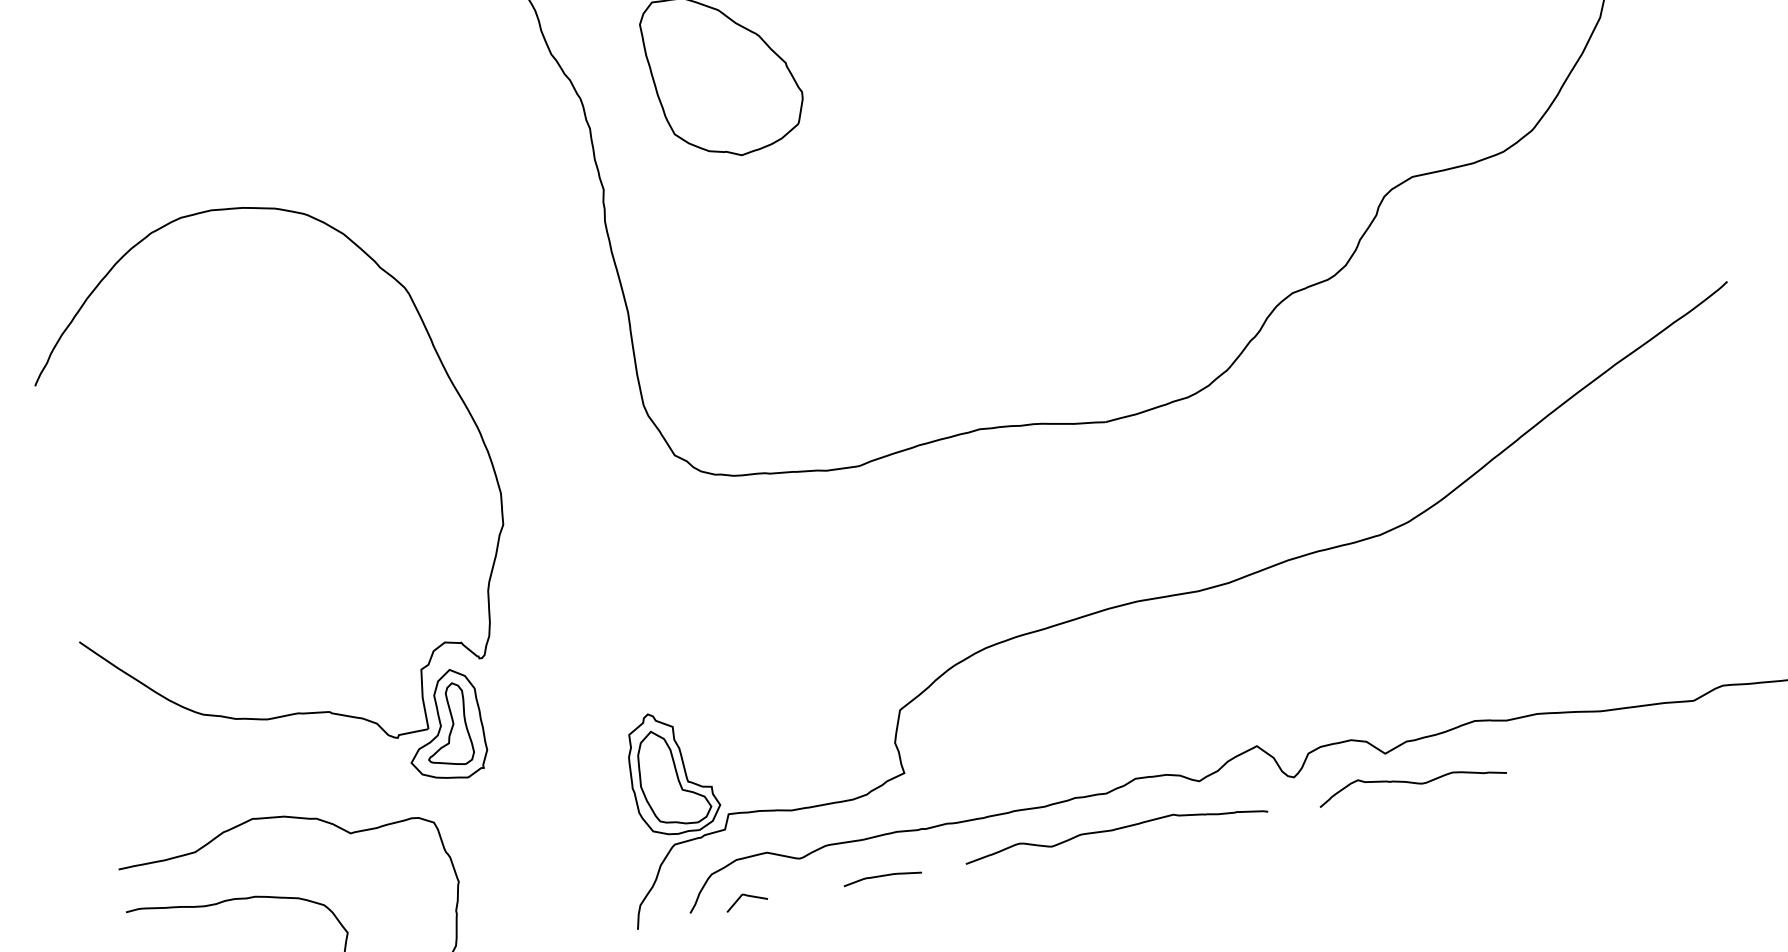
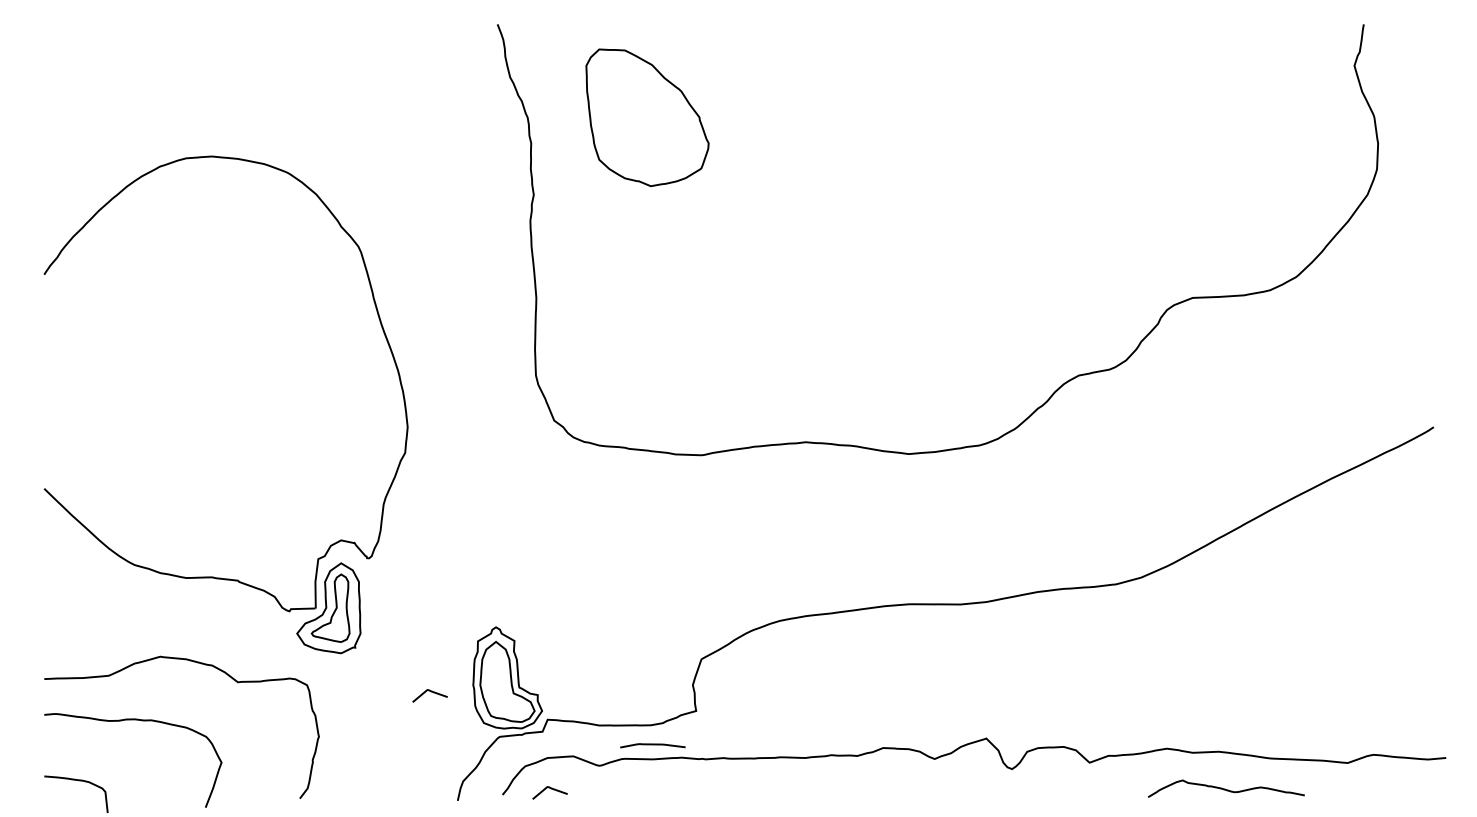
curve: (1410, 781) -> (1225, 788), moved
curve: (584, 805) -> (431, 692), added
curve: (1115, 830) -> (859, 787), removed
curve: (882, 877) -> (652, 745), moved

